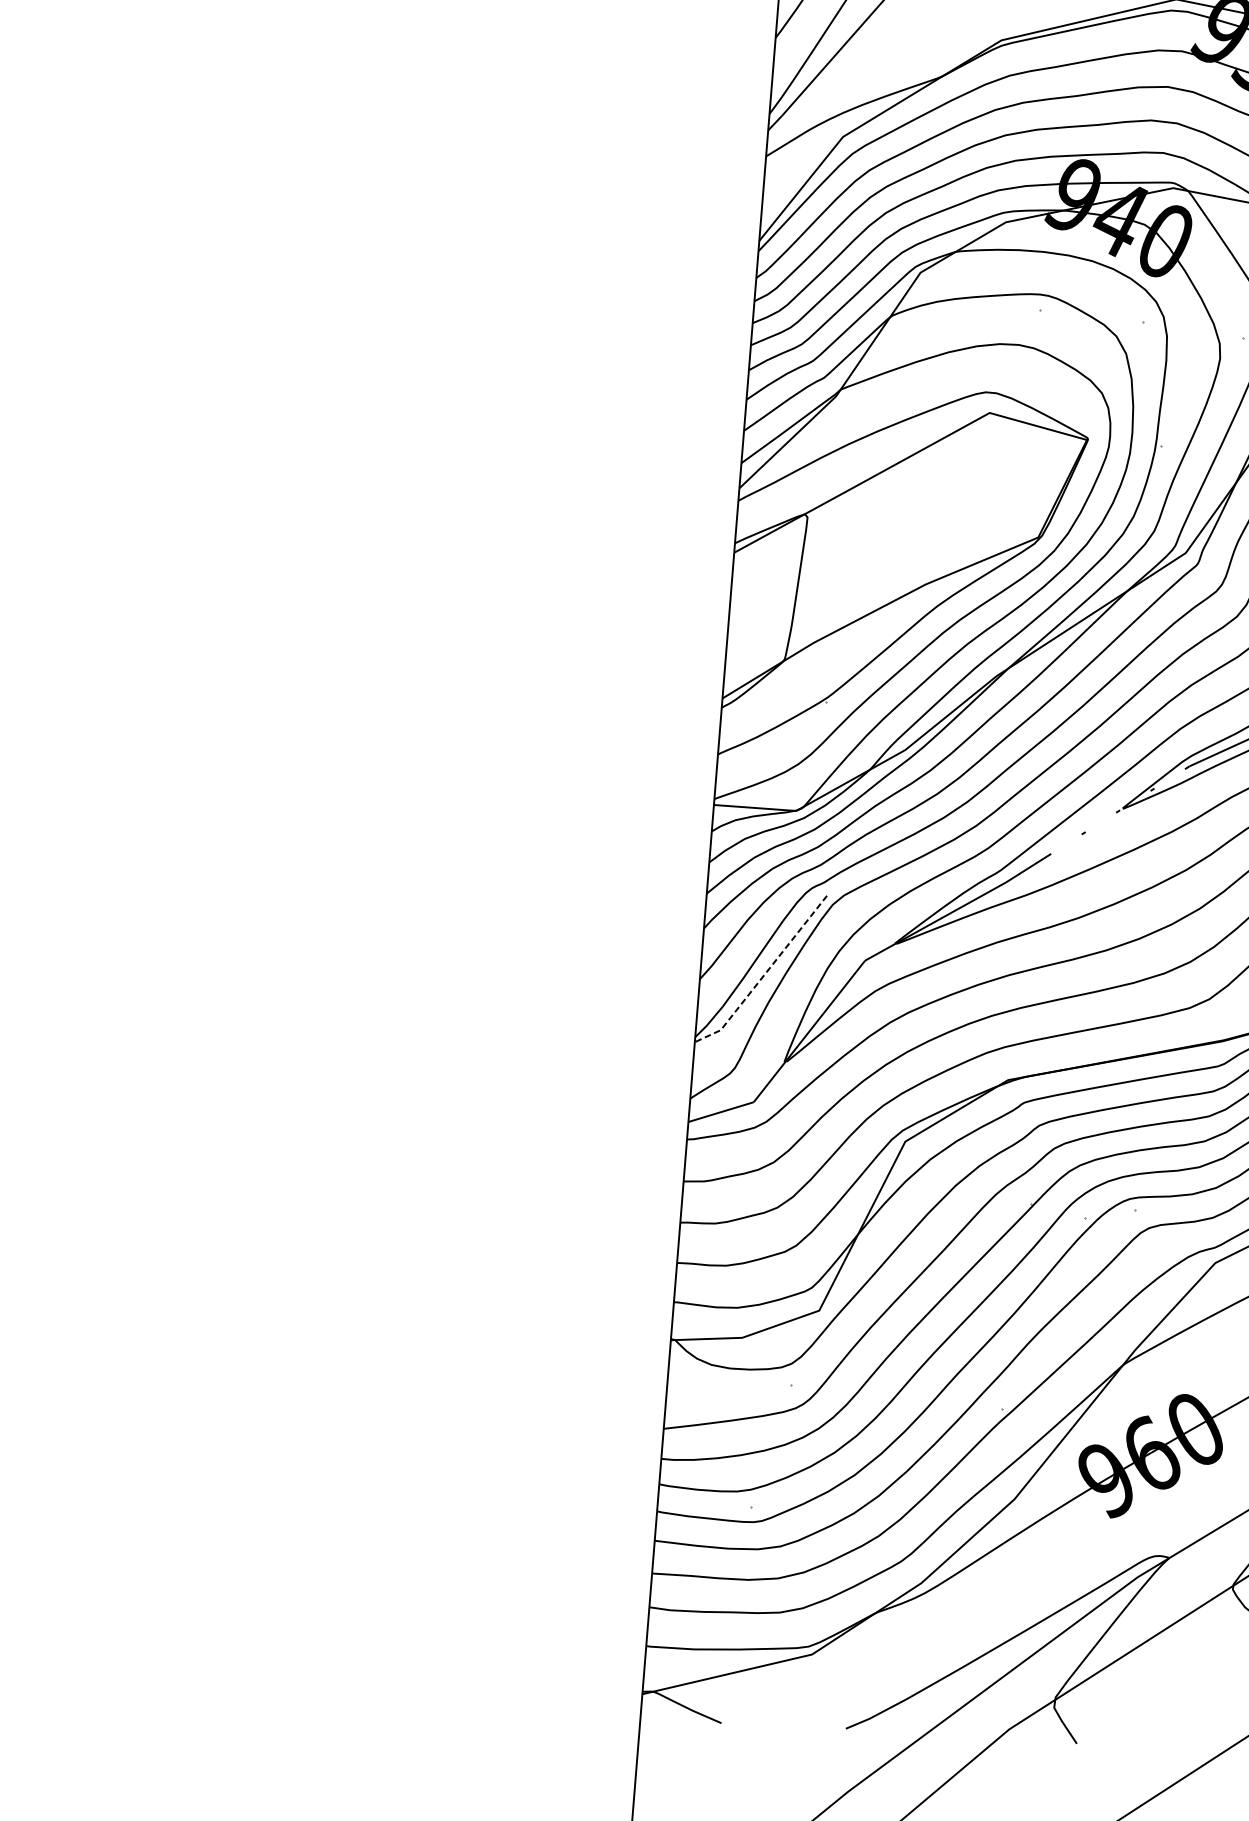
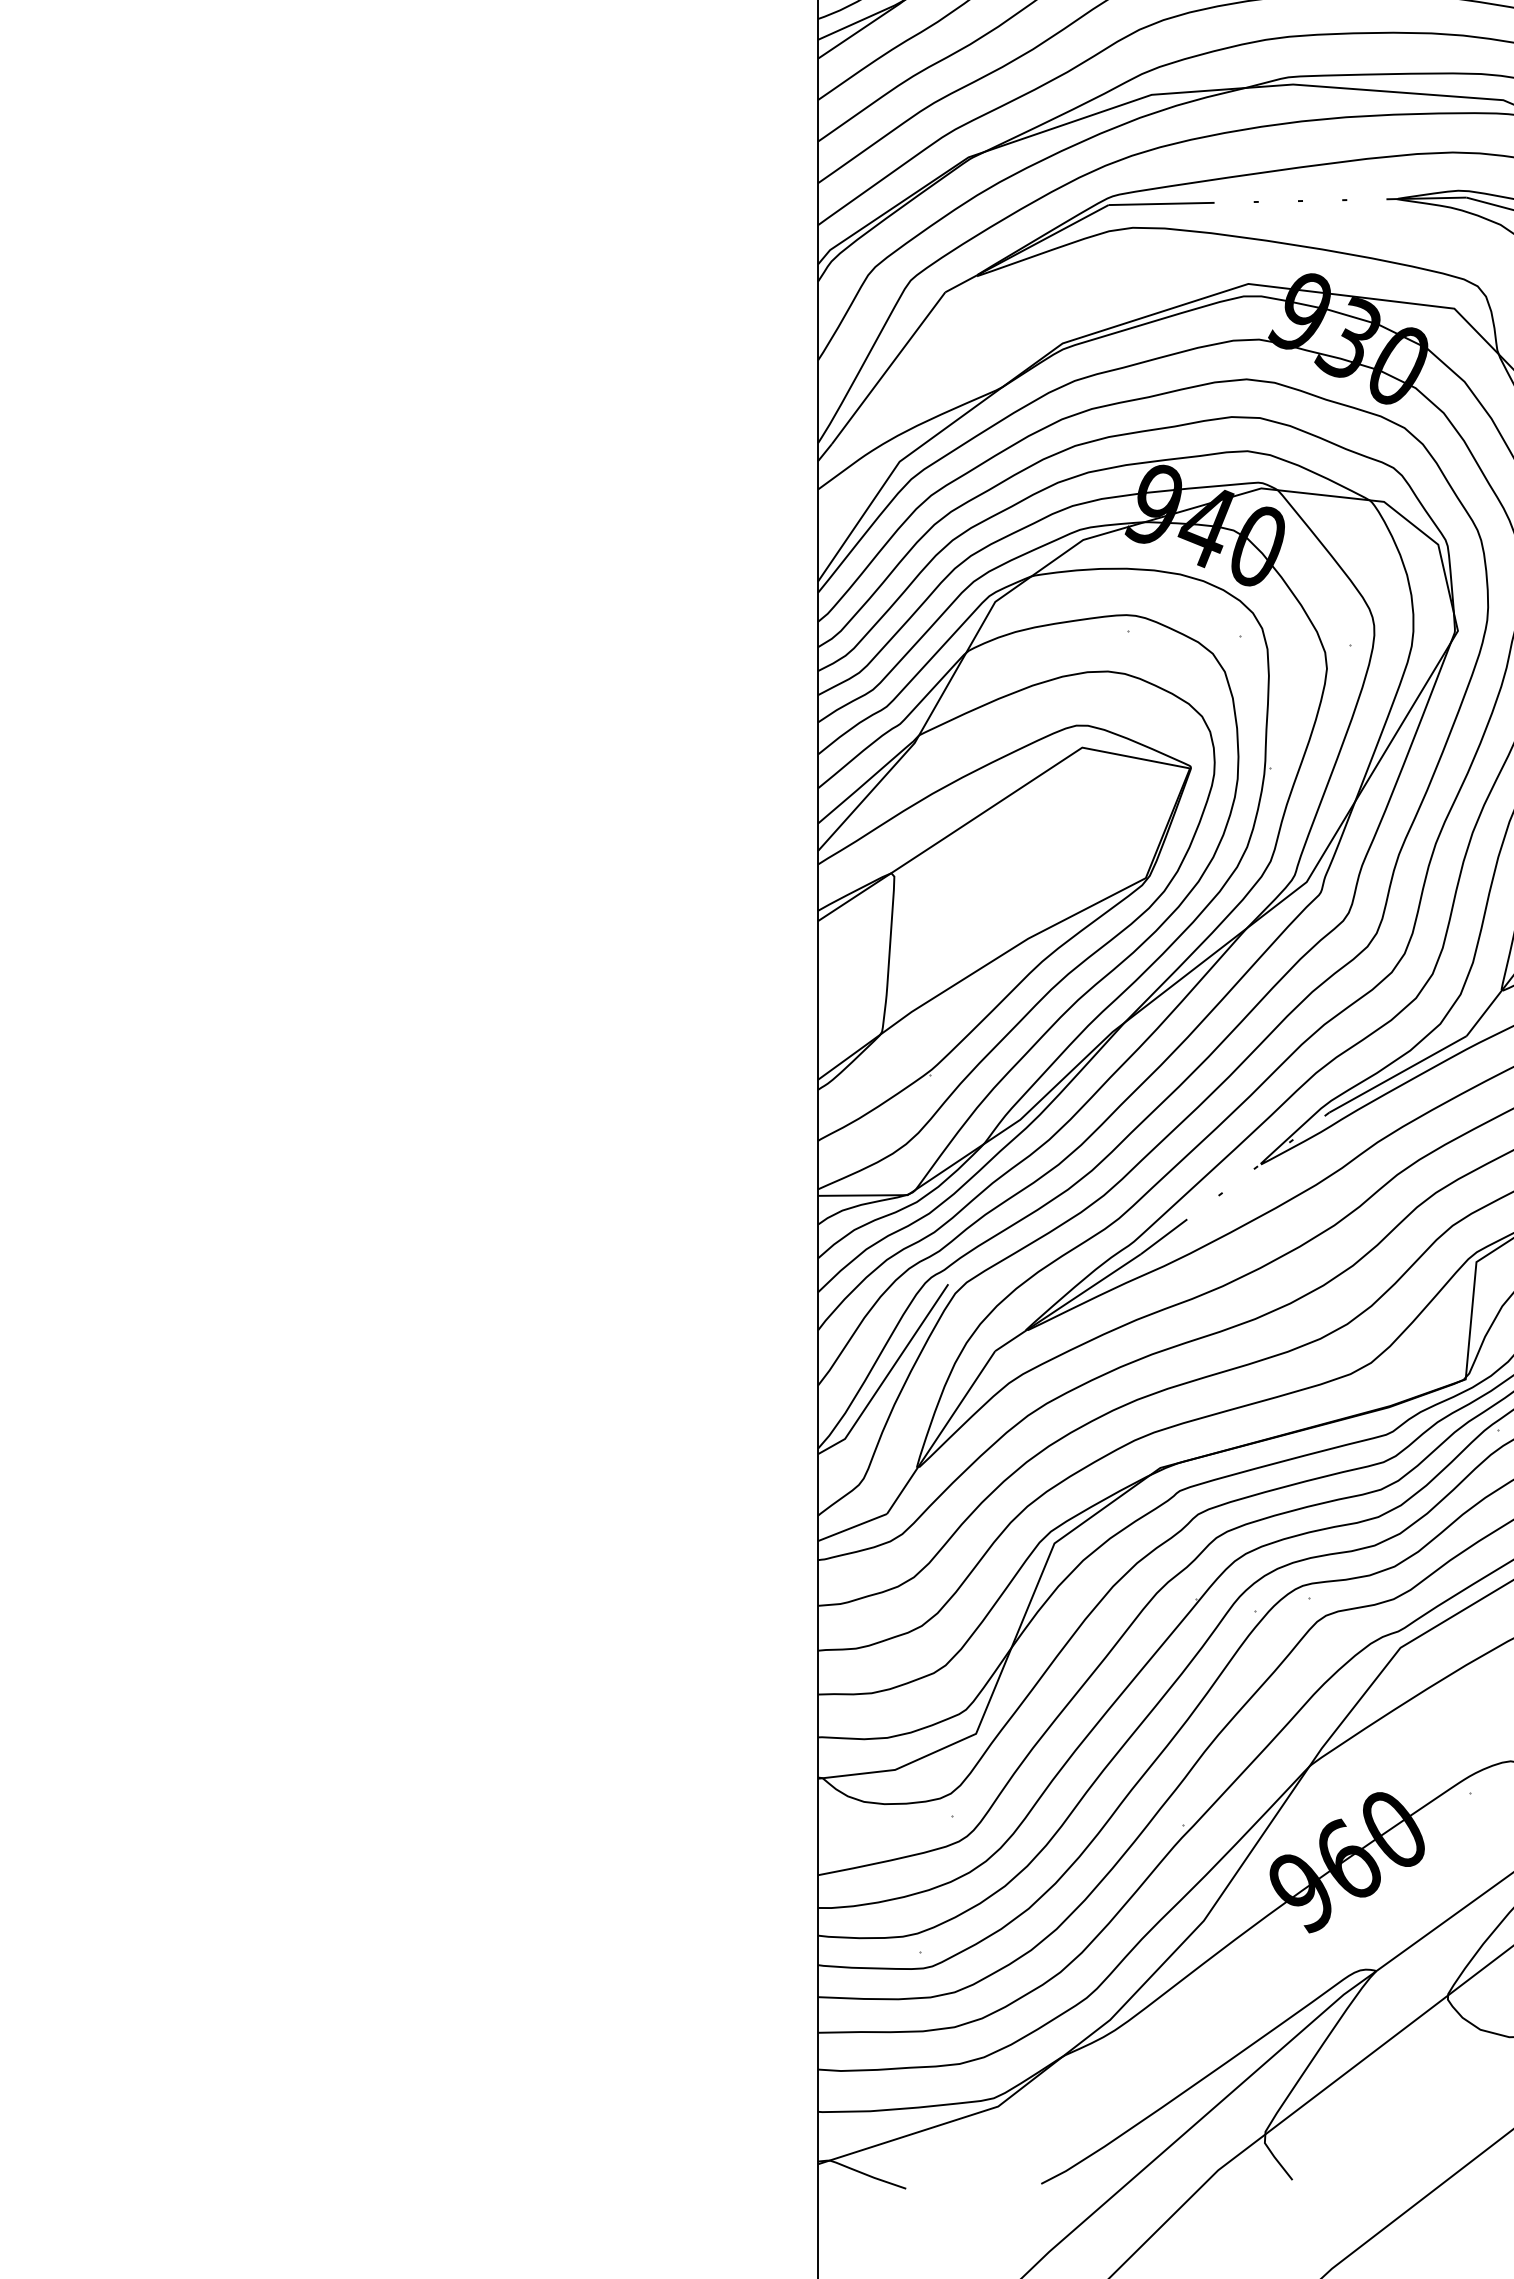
line: (764, 975) -> (887, 1375), dashed -> solid

